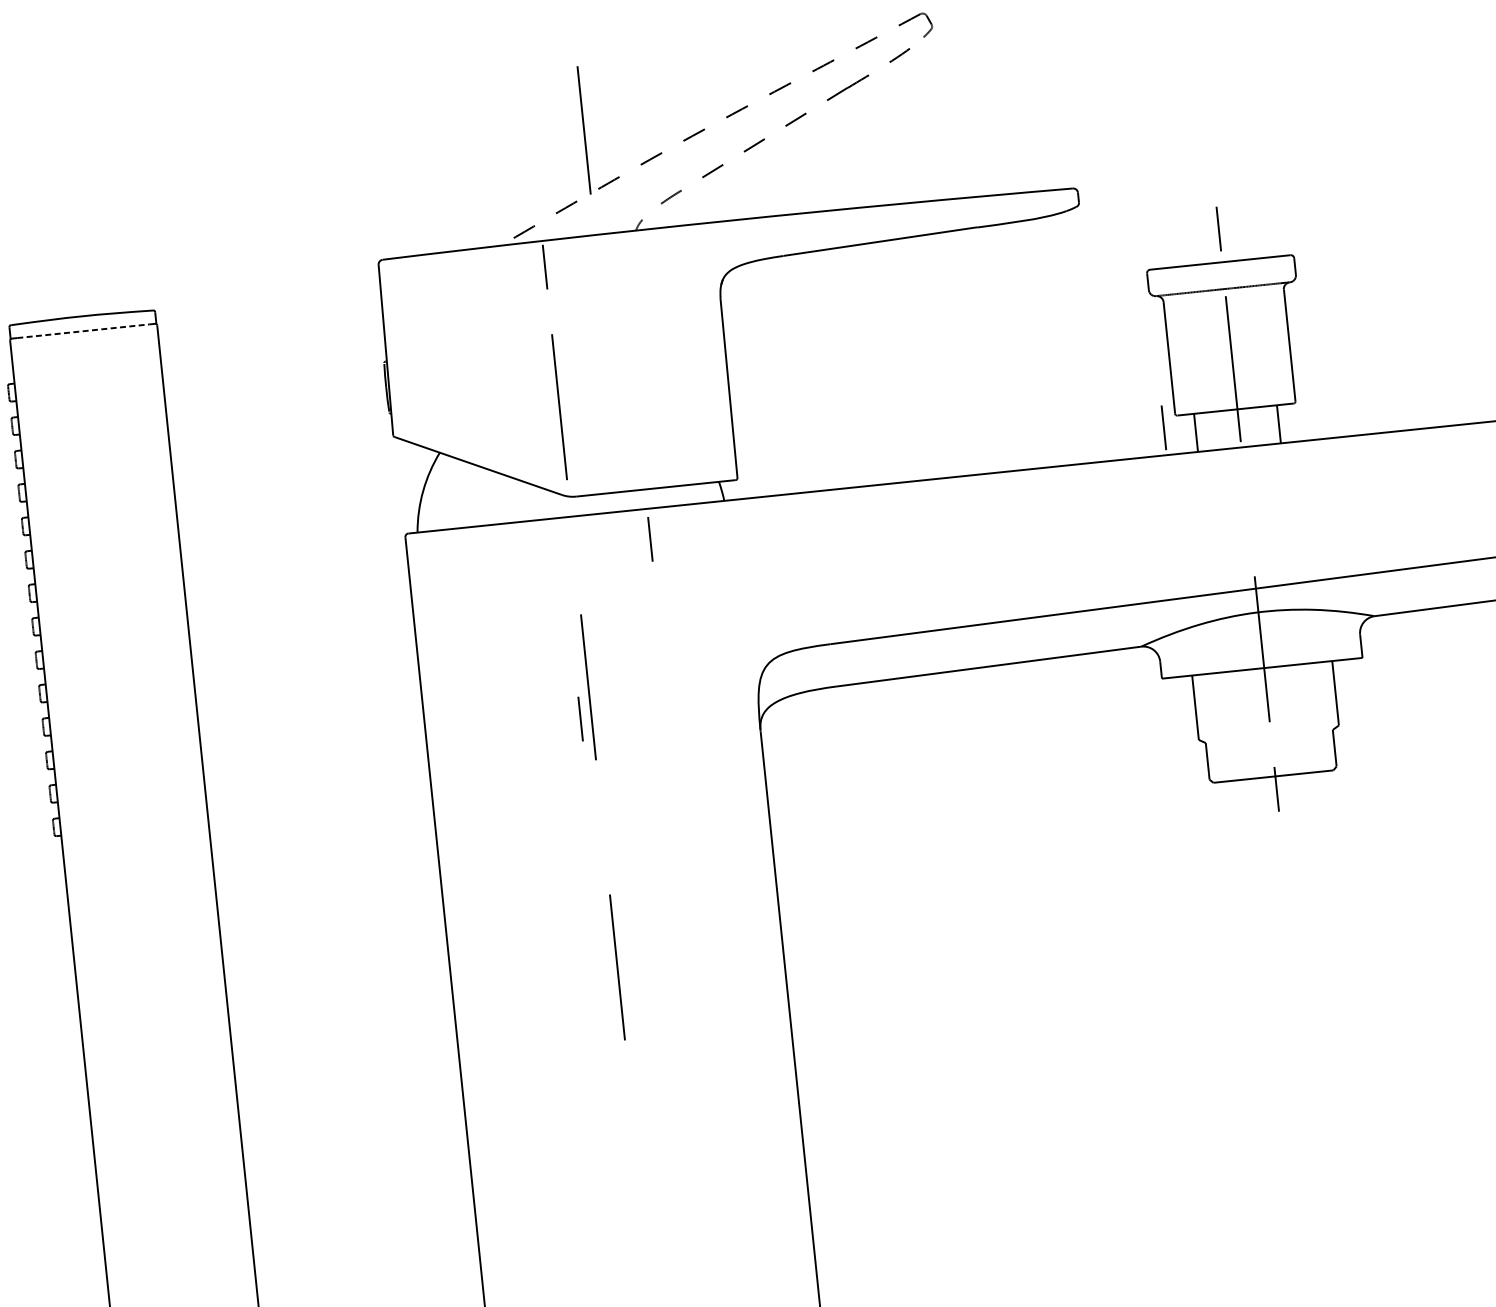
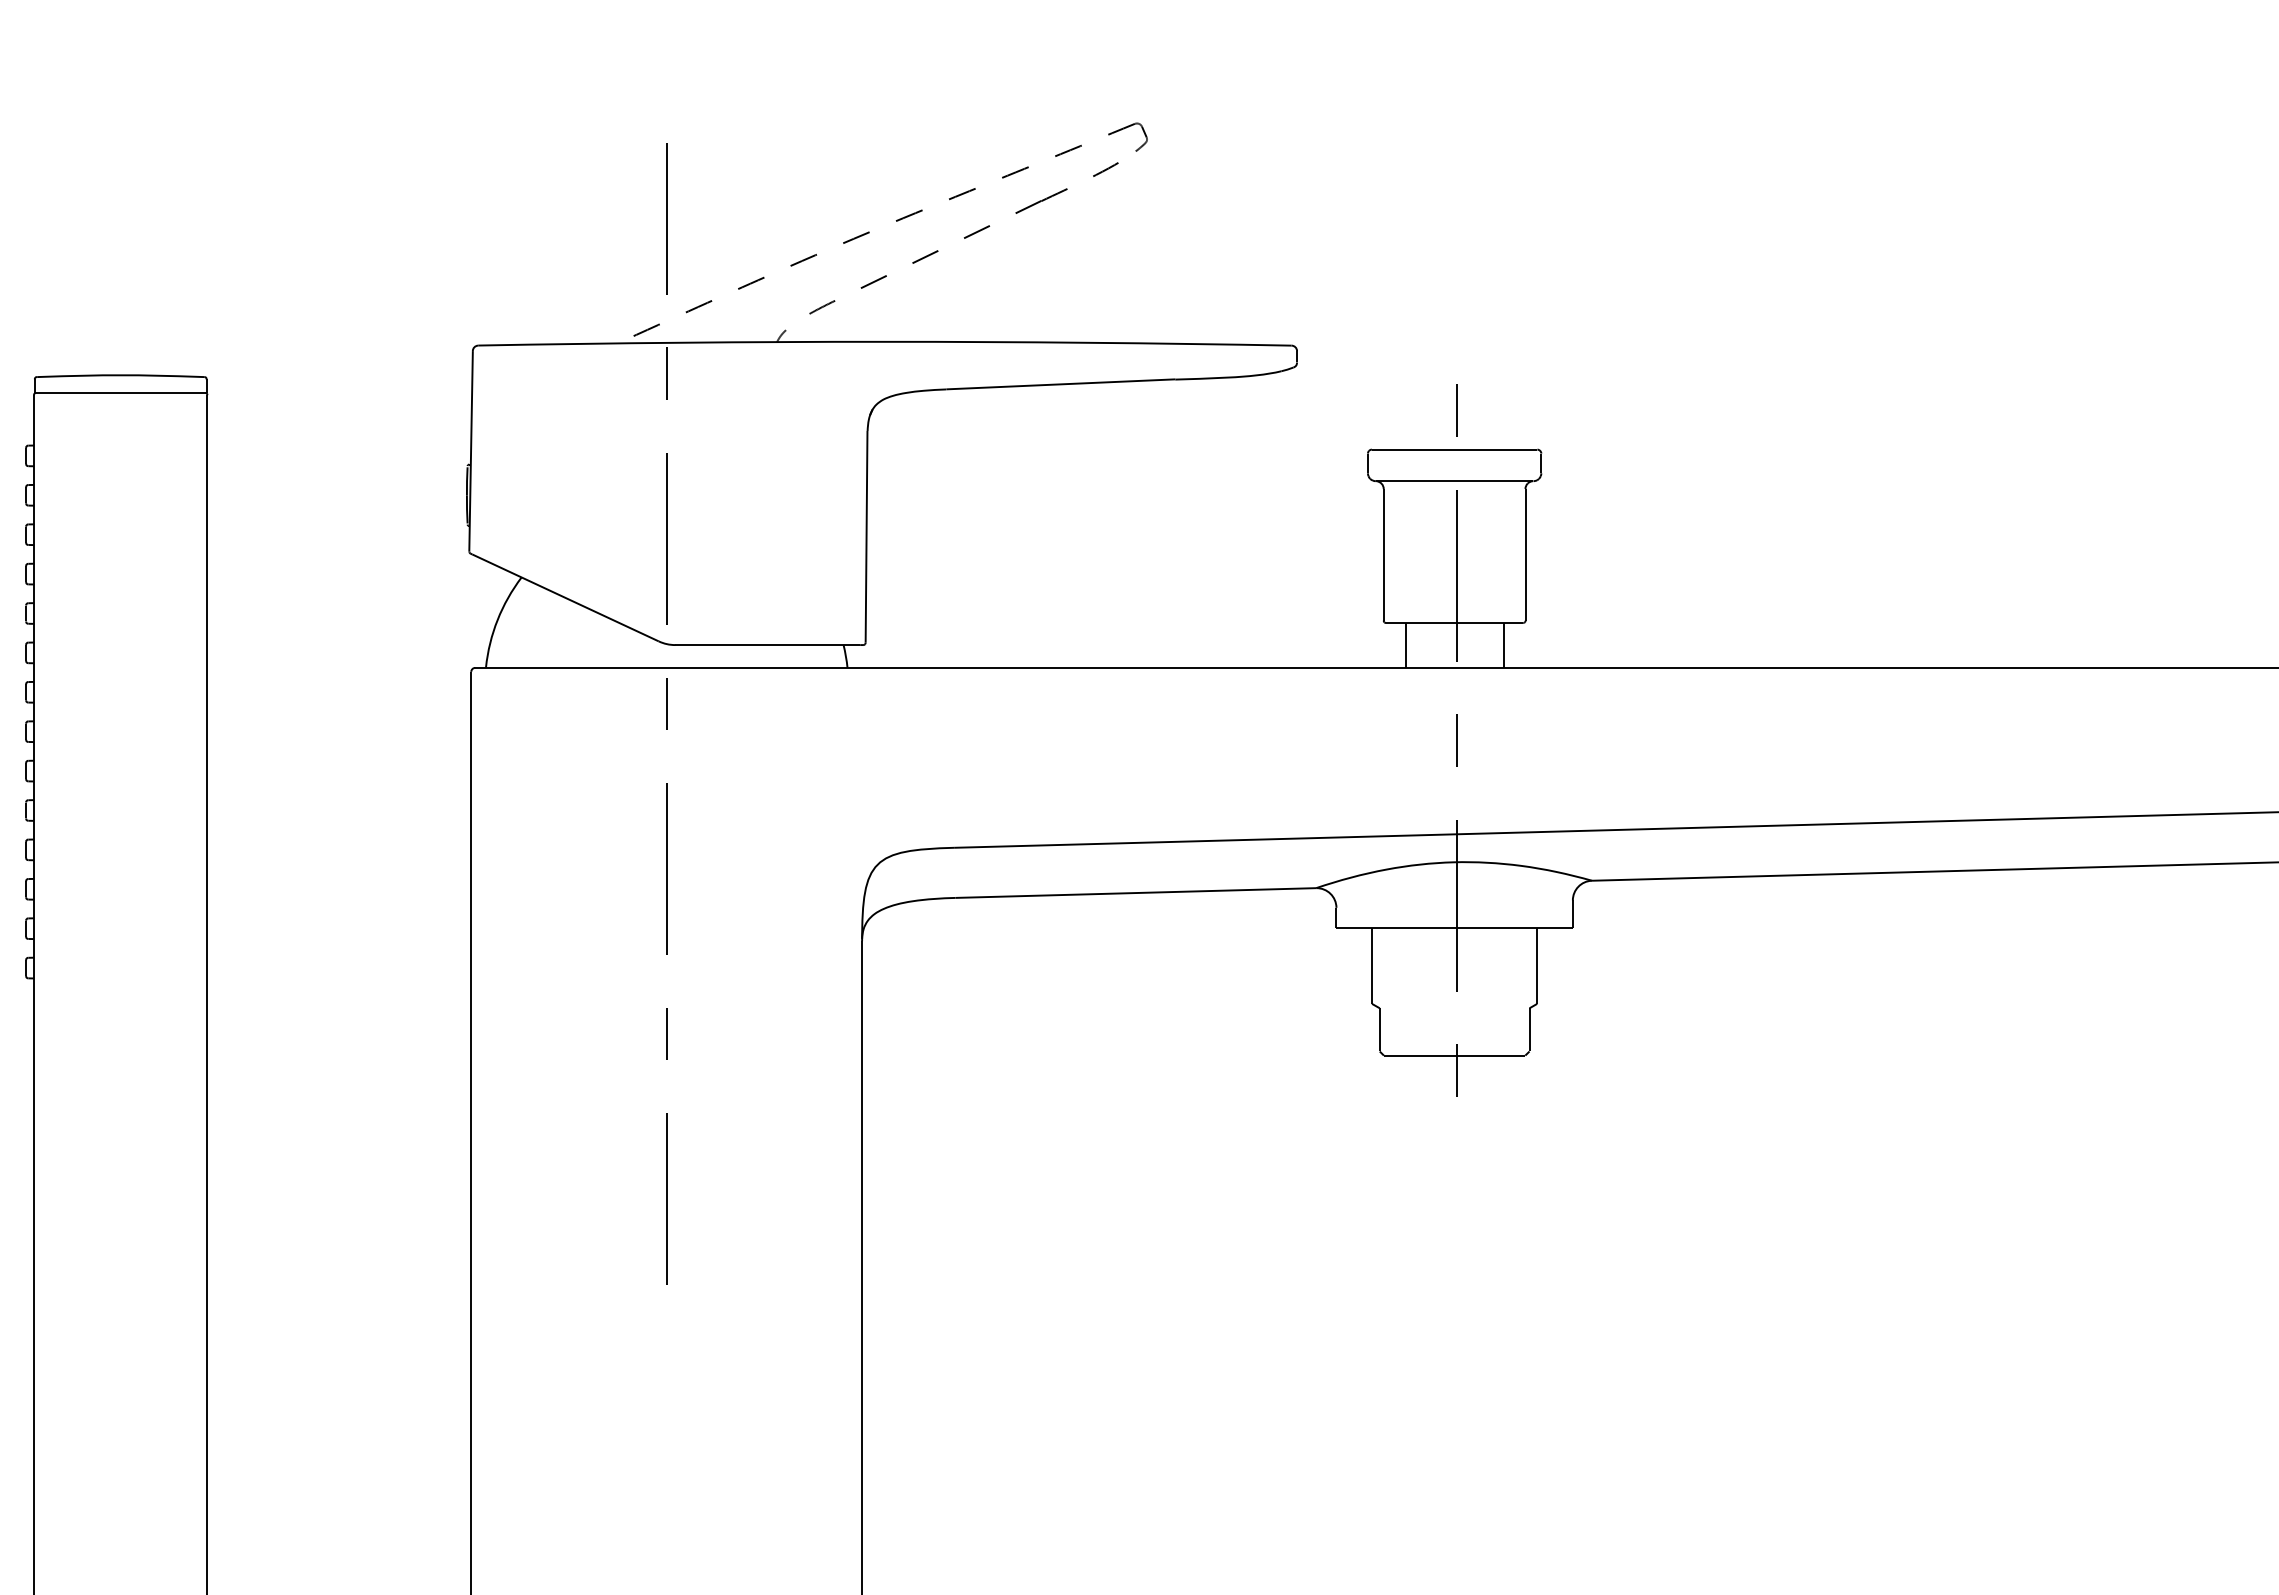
line: (583, 130) -> (666, 218), moved
line: (84, 330) -> (121, 392), dashed -> solid
line: (1163, 427) -> (1456, 740), moved
line: (650, 539) -> (666, 703), moved
line: (580, 718) -> (666, 1033), moved

